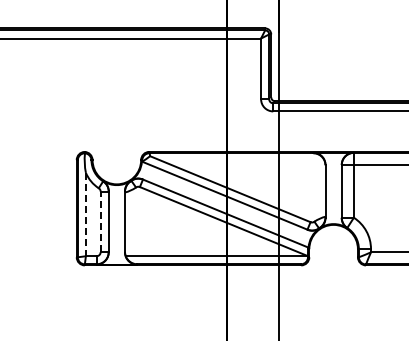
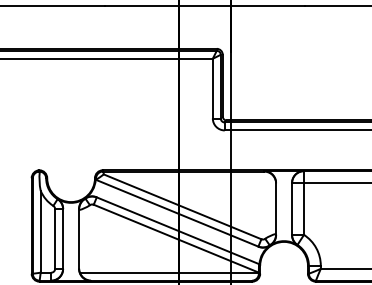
line: (85, 214) -> (40, 231), dashed -> solid
line: (100, 221) -> (55, 238), dashed -> solid

